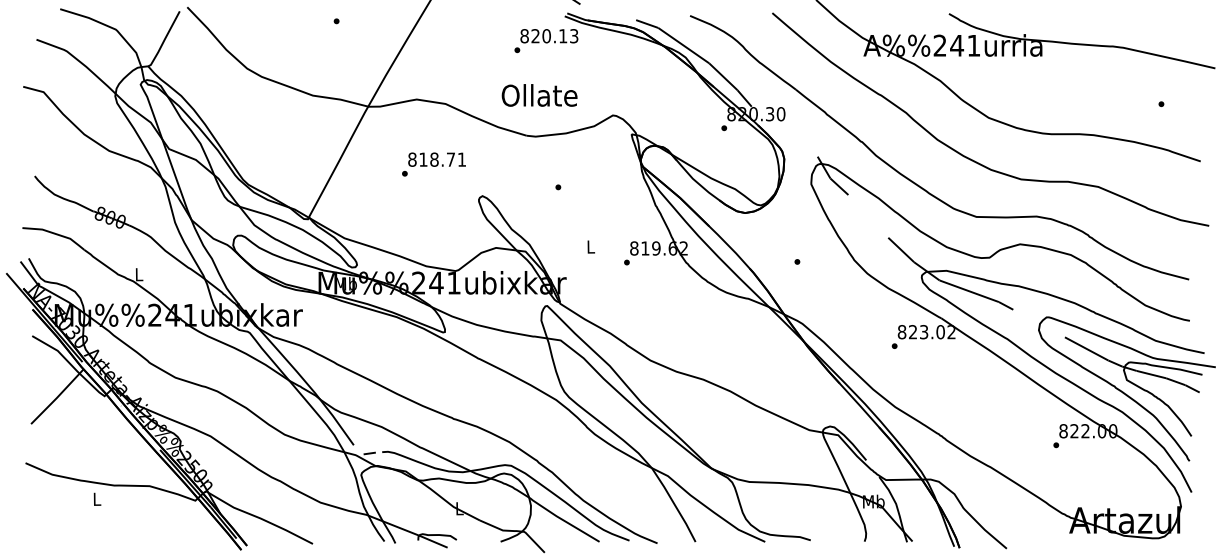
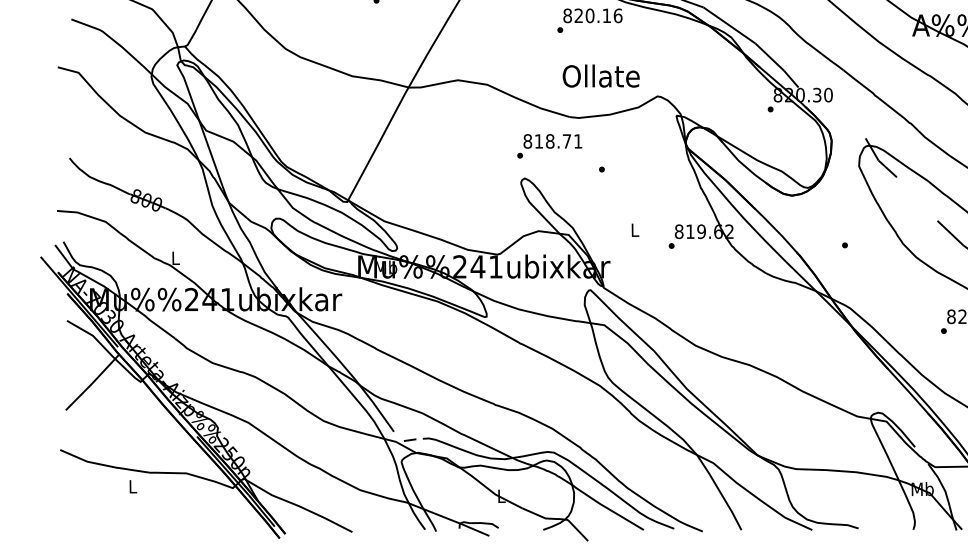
text: (574, 36) -> (618, 16), 820.13 -> 820.16
text: (539, 95) -> (601, 76), moved
text: (433, 164) -> (549, 146), moved

